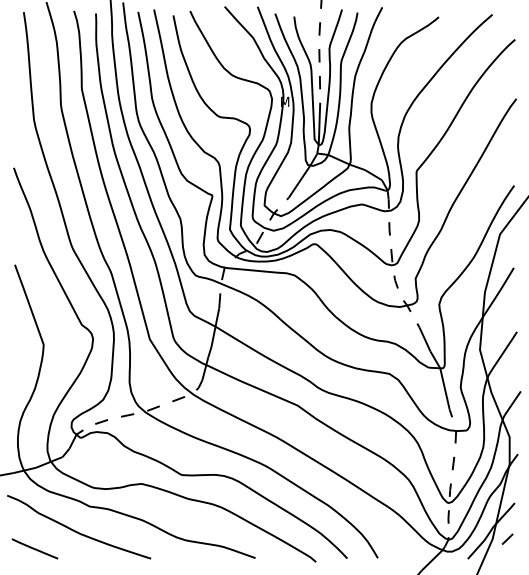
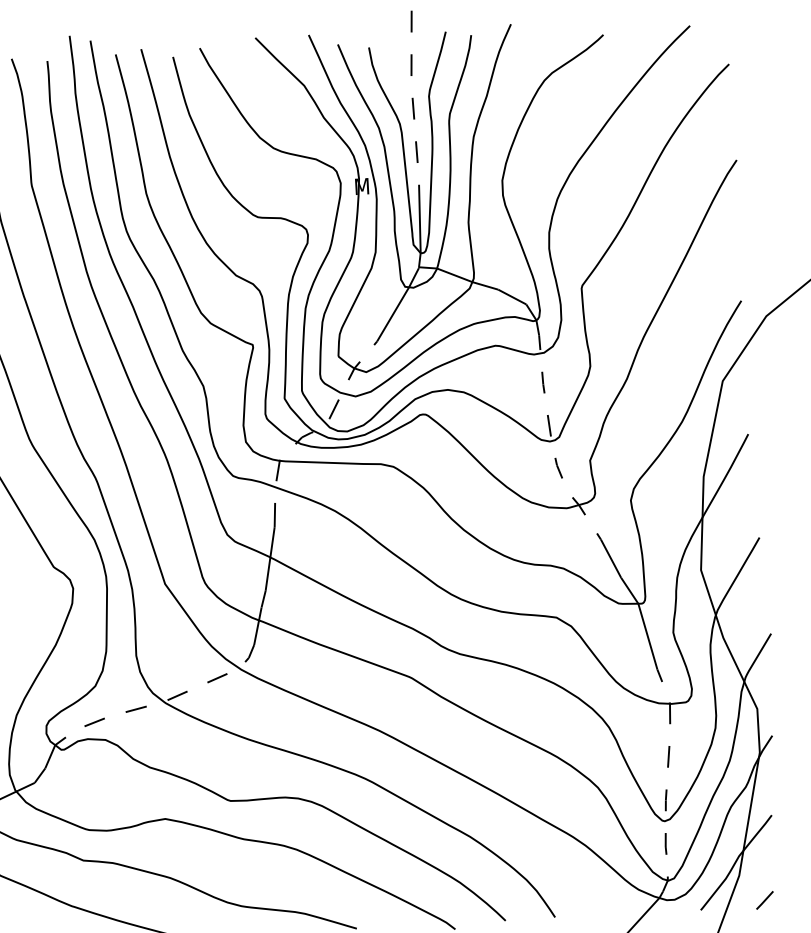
line: (507, 538) -> (764, 899), moved

